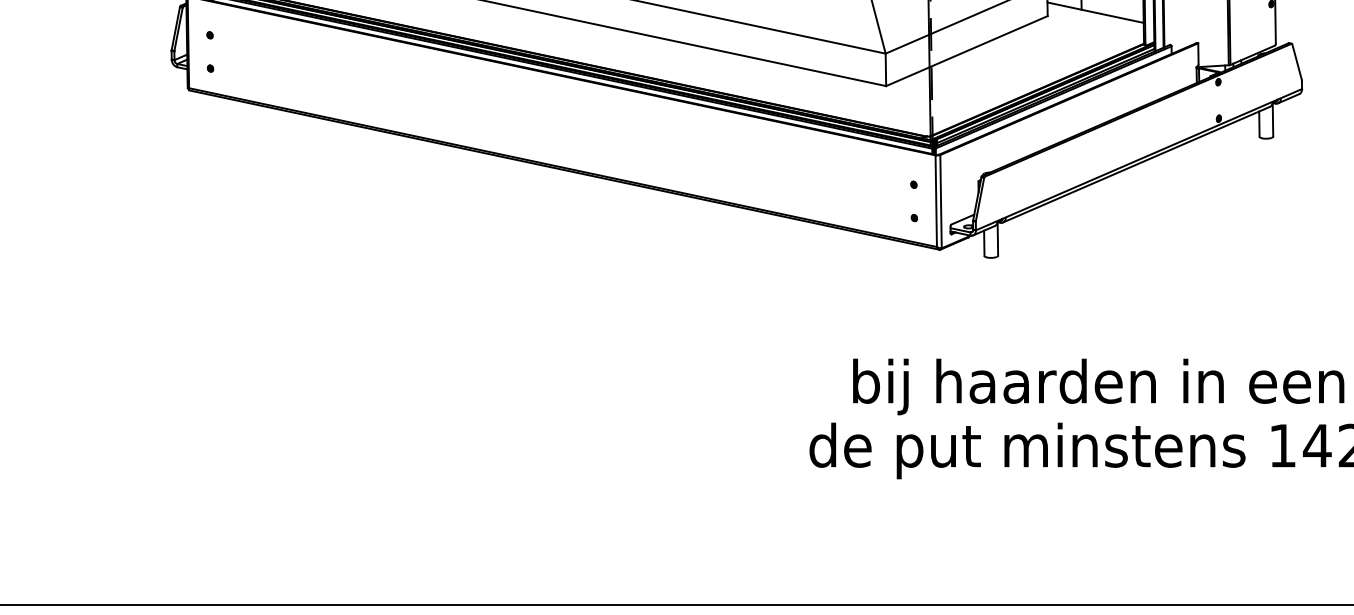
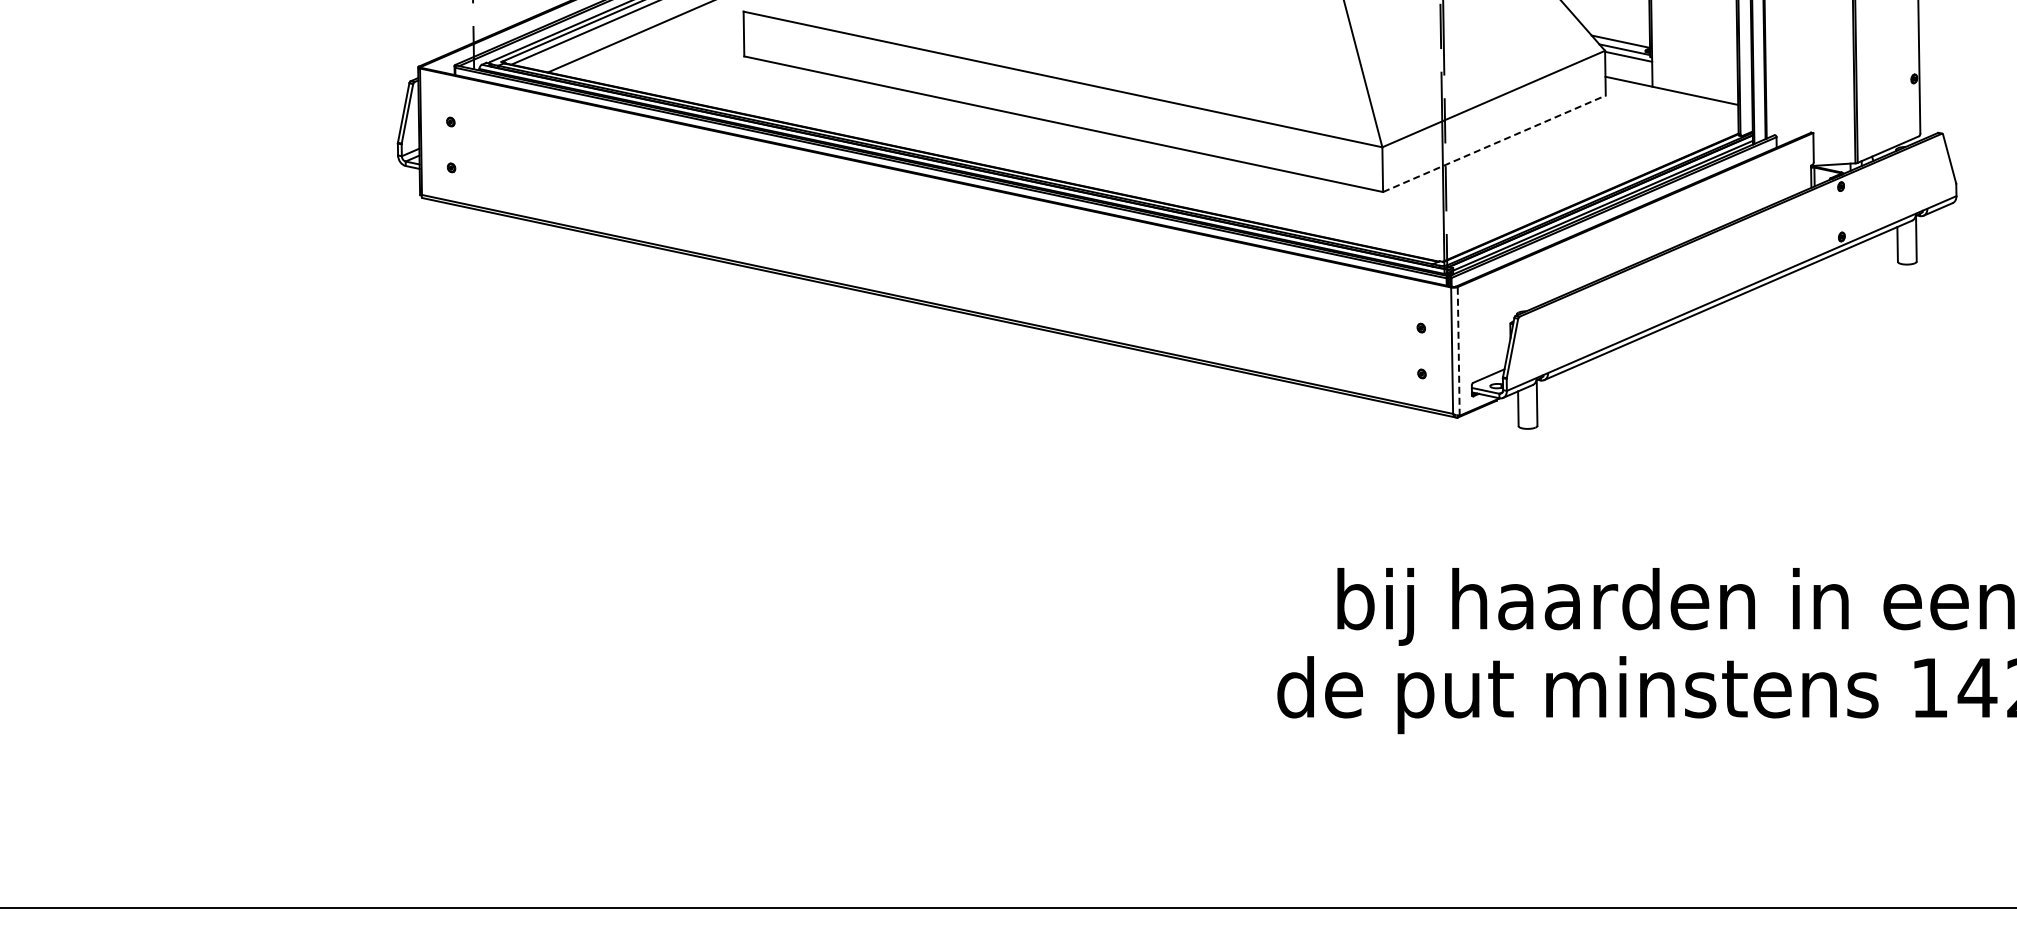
line: (966, 50) -> (1494, 143), solid -> dashed
line: (940, 201) -> (1458, 350), solid -> dashed

